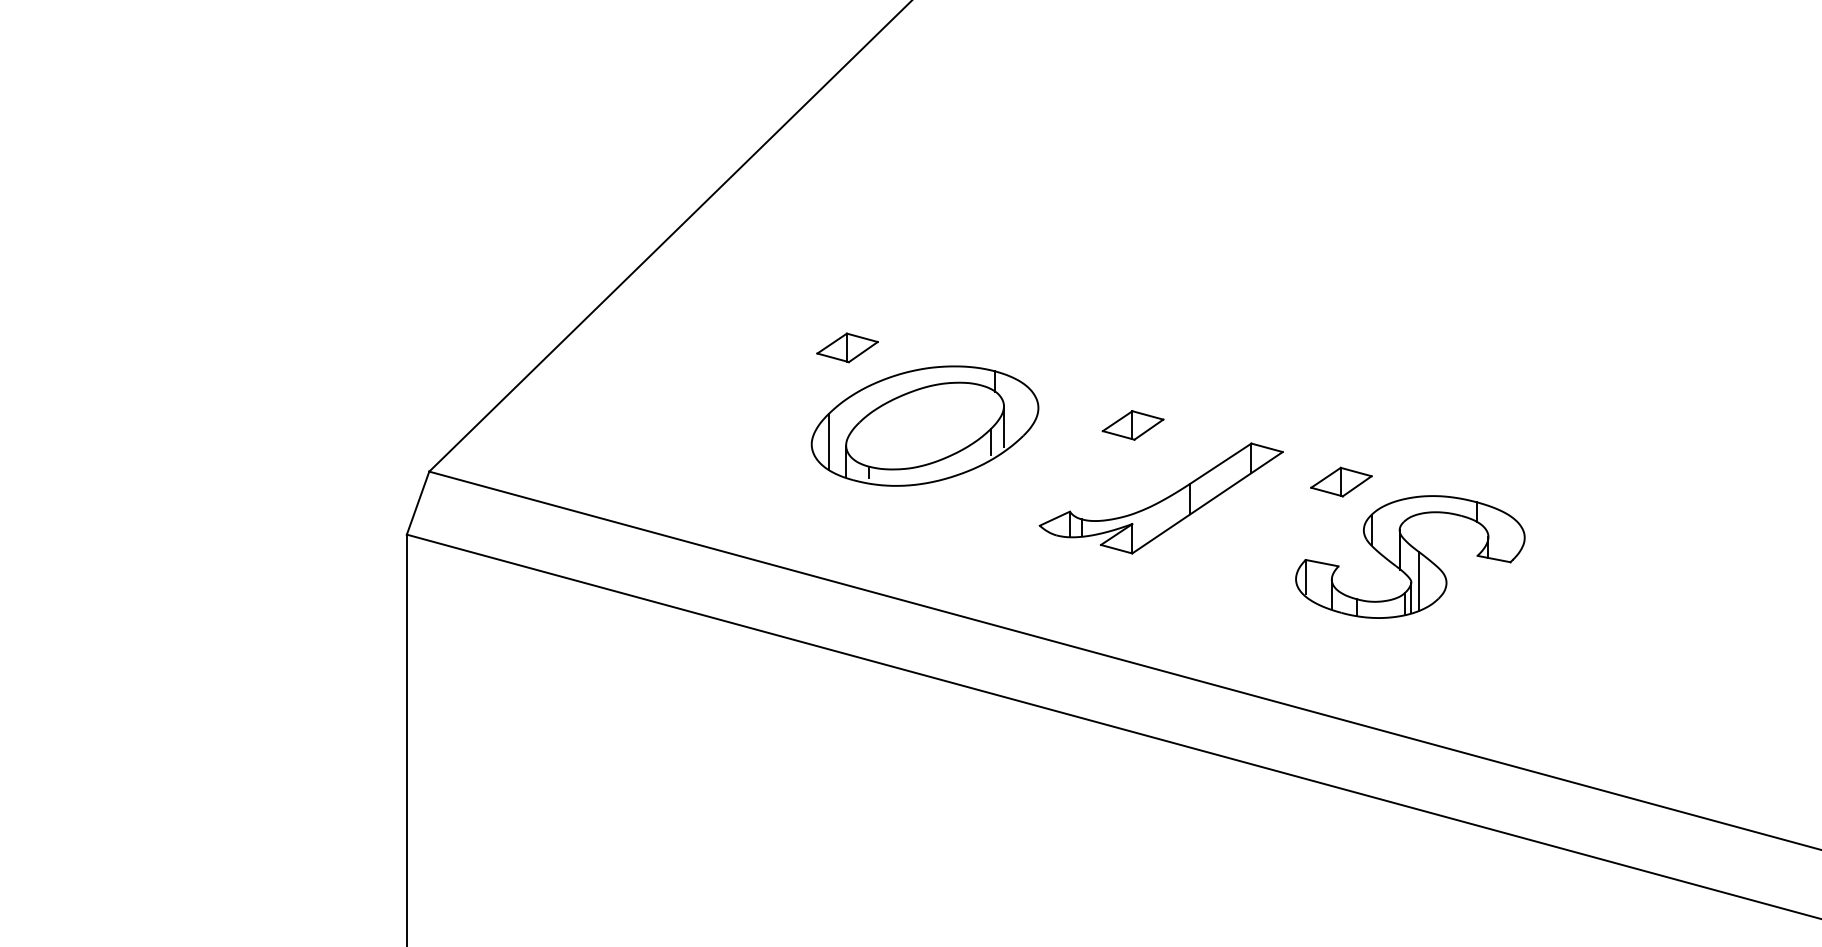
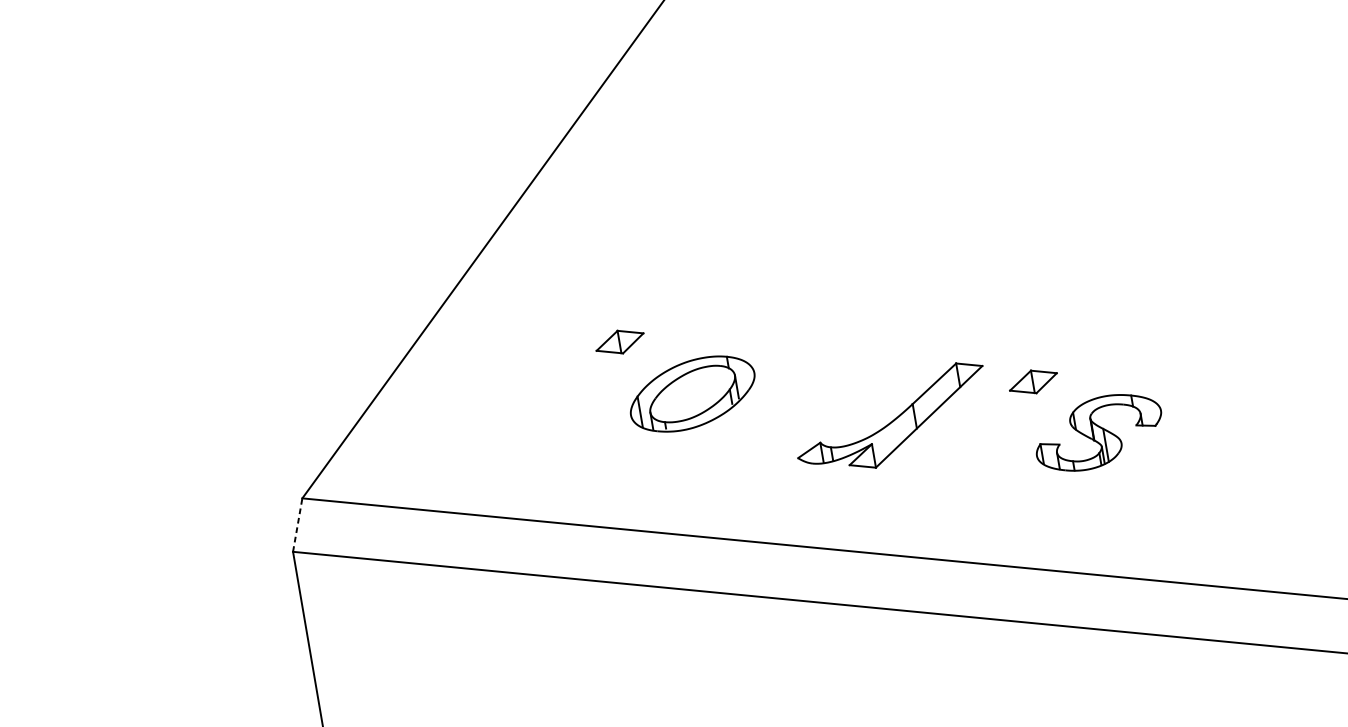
part: (924, 425) -> (692, 393), size x0.7
part: (1132, 425) -> (858, 365), removed
line: (418, 502) -> (297, 524), solid -> dashed
part: (1410, 556) -> (1098, 432), size x0.7

